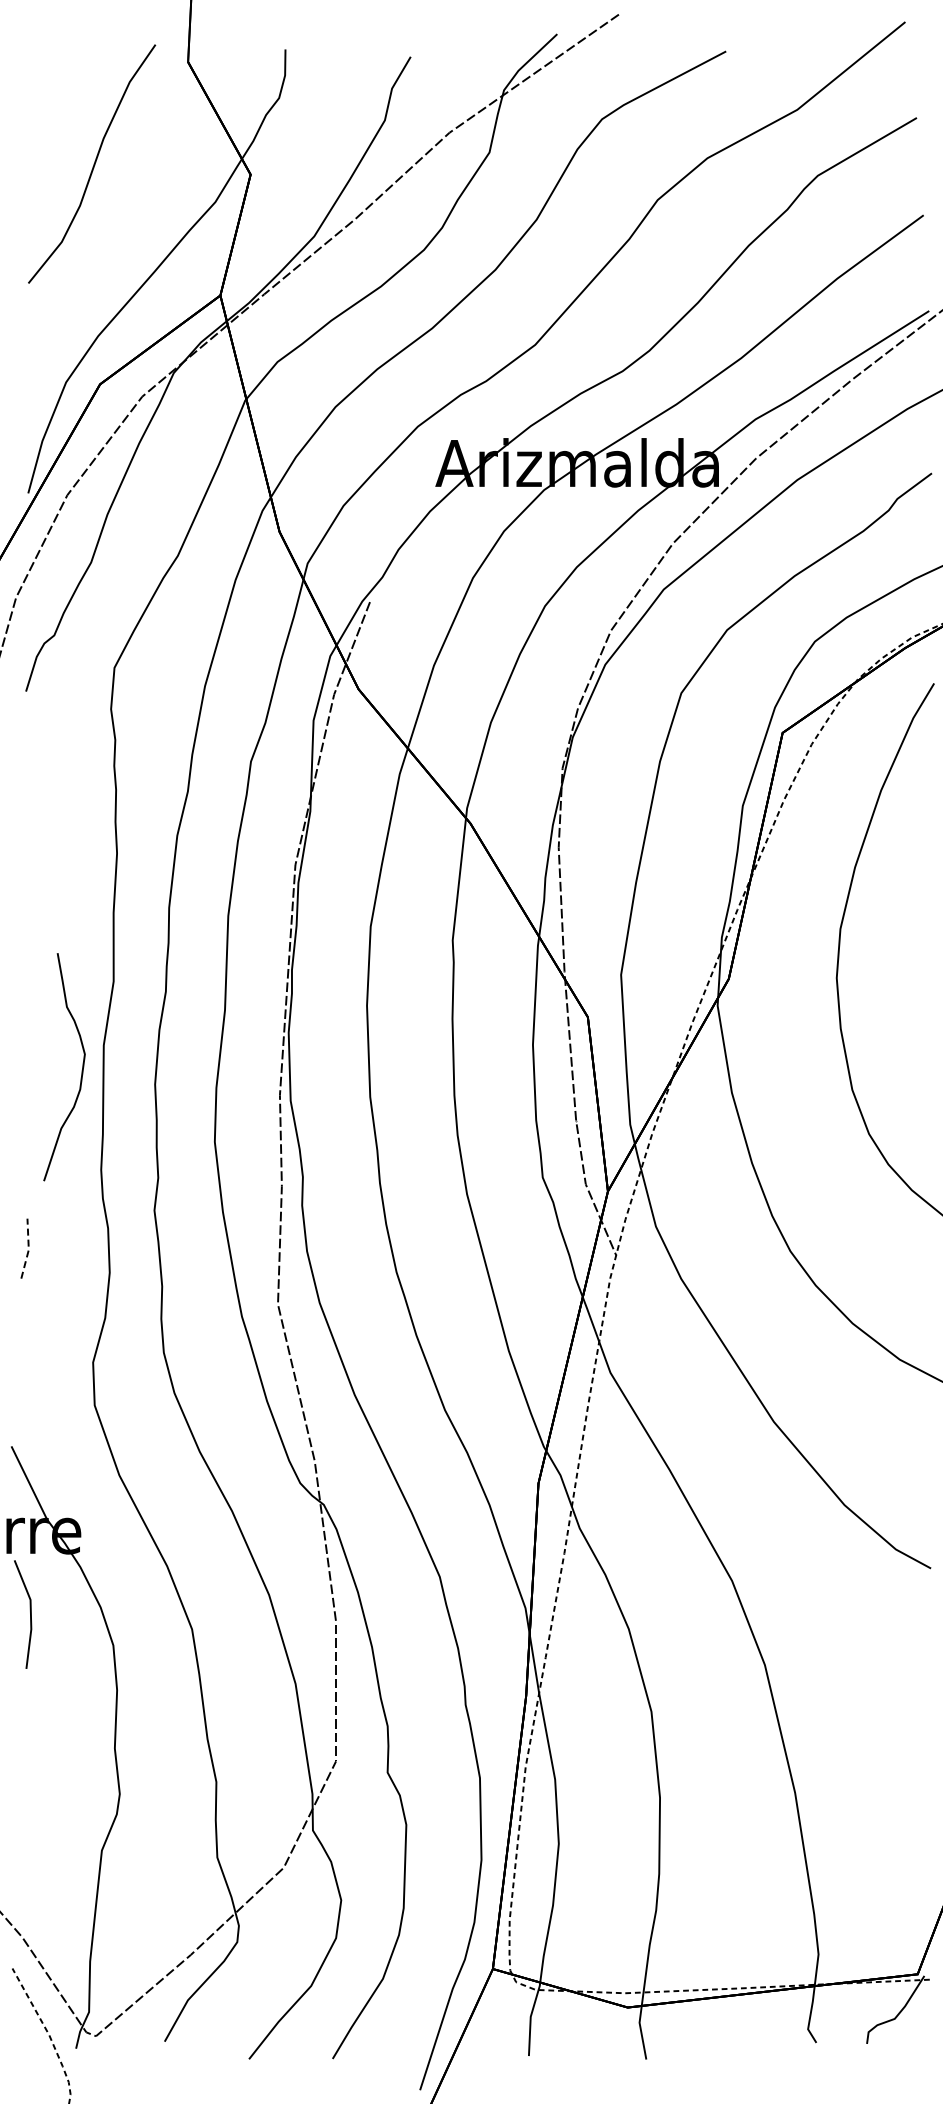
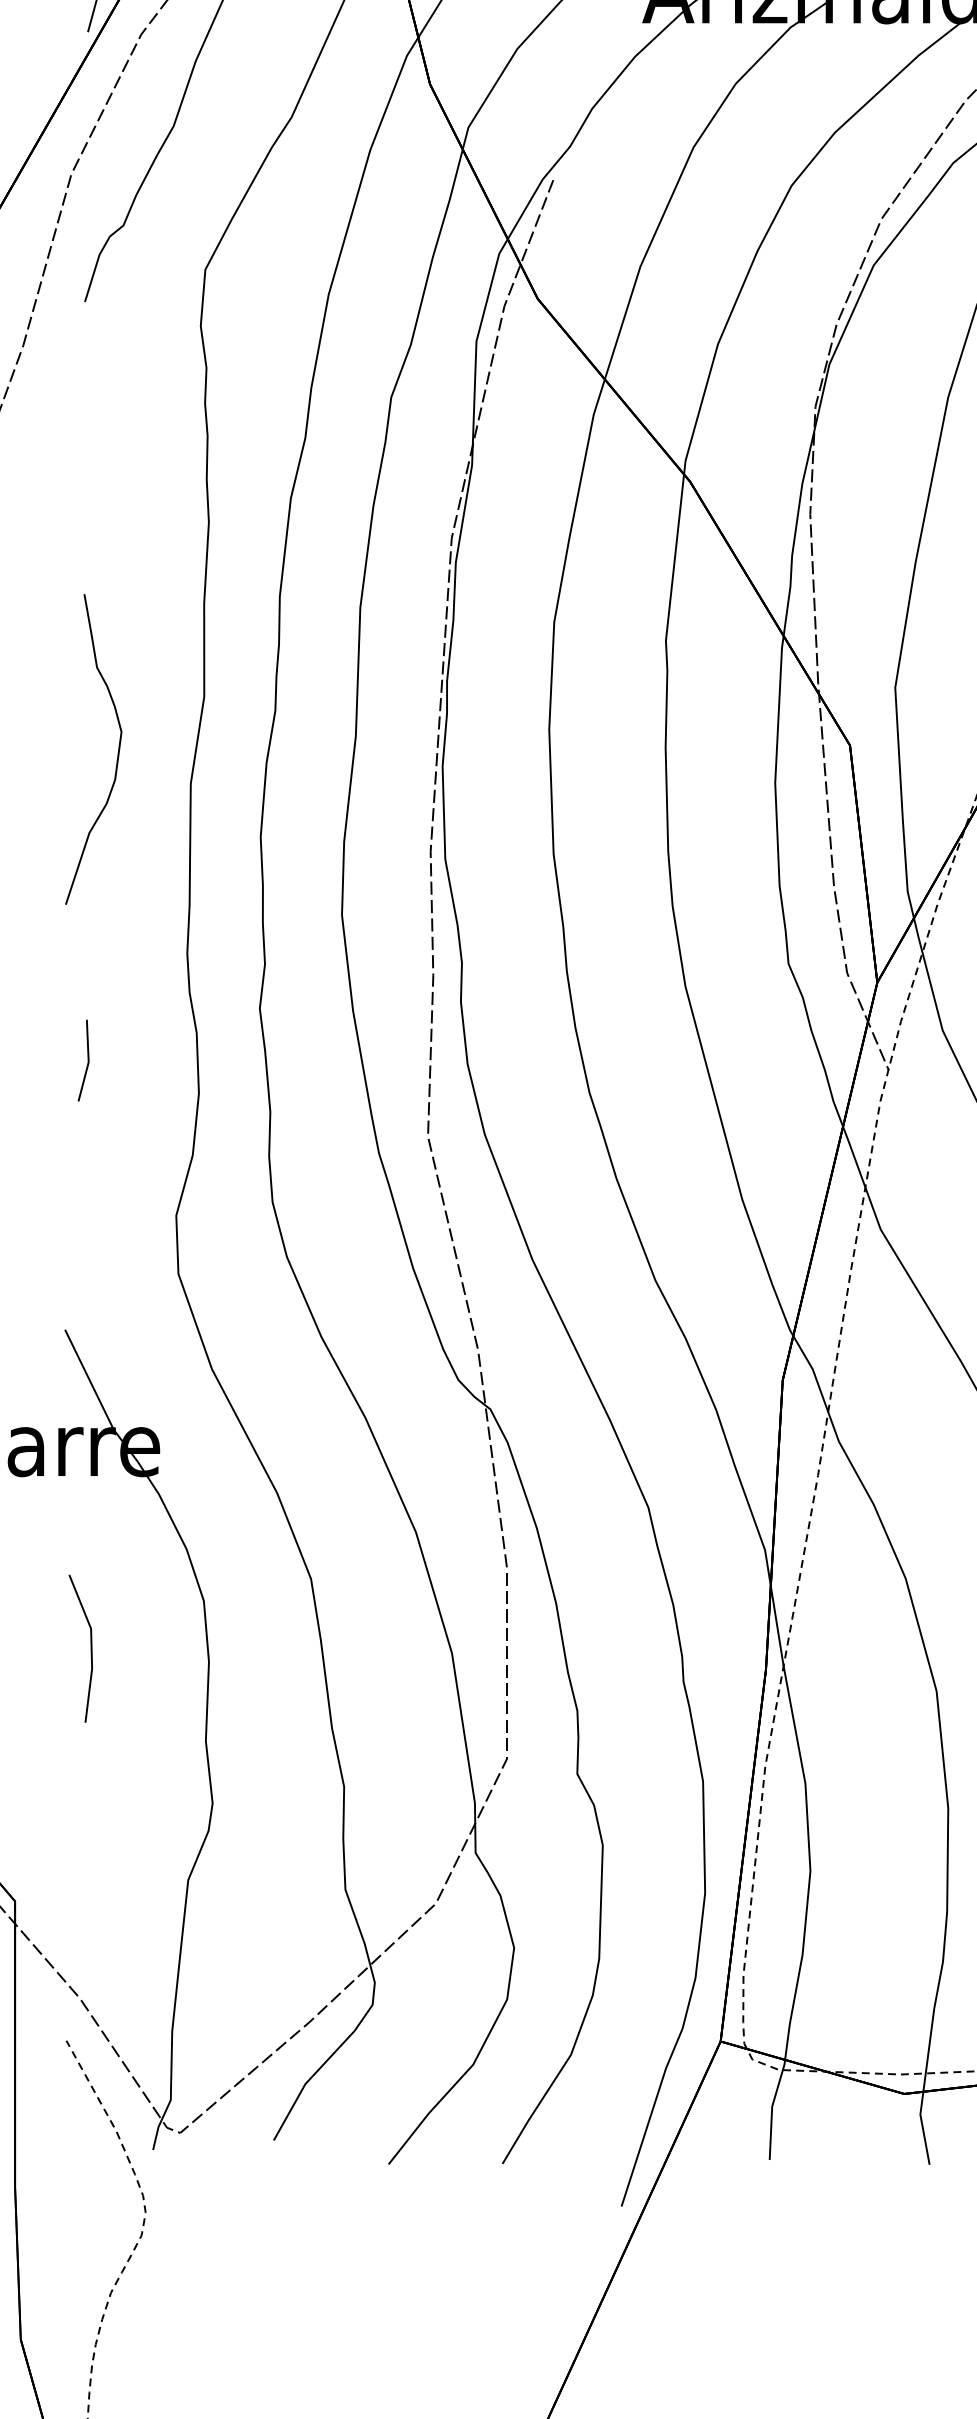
curve: (81, 1070) -> (116, 753), moved
line: (28, 1248) -> (88, 1060), dashed -> solid
line: (30, 1614) -> (91, 1648), moved

